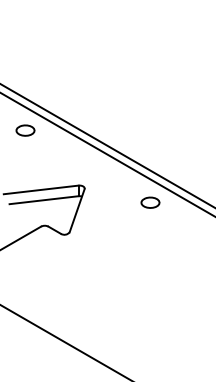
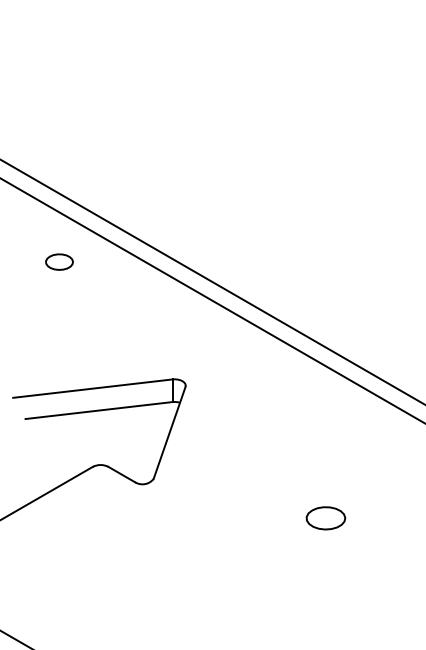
part: (25, 130) -> (59, 261), size x0.7
part: (150, 202) -> (325, 517), moved

